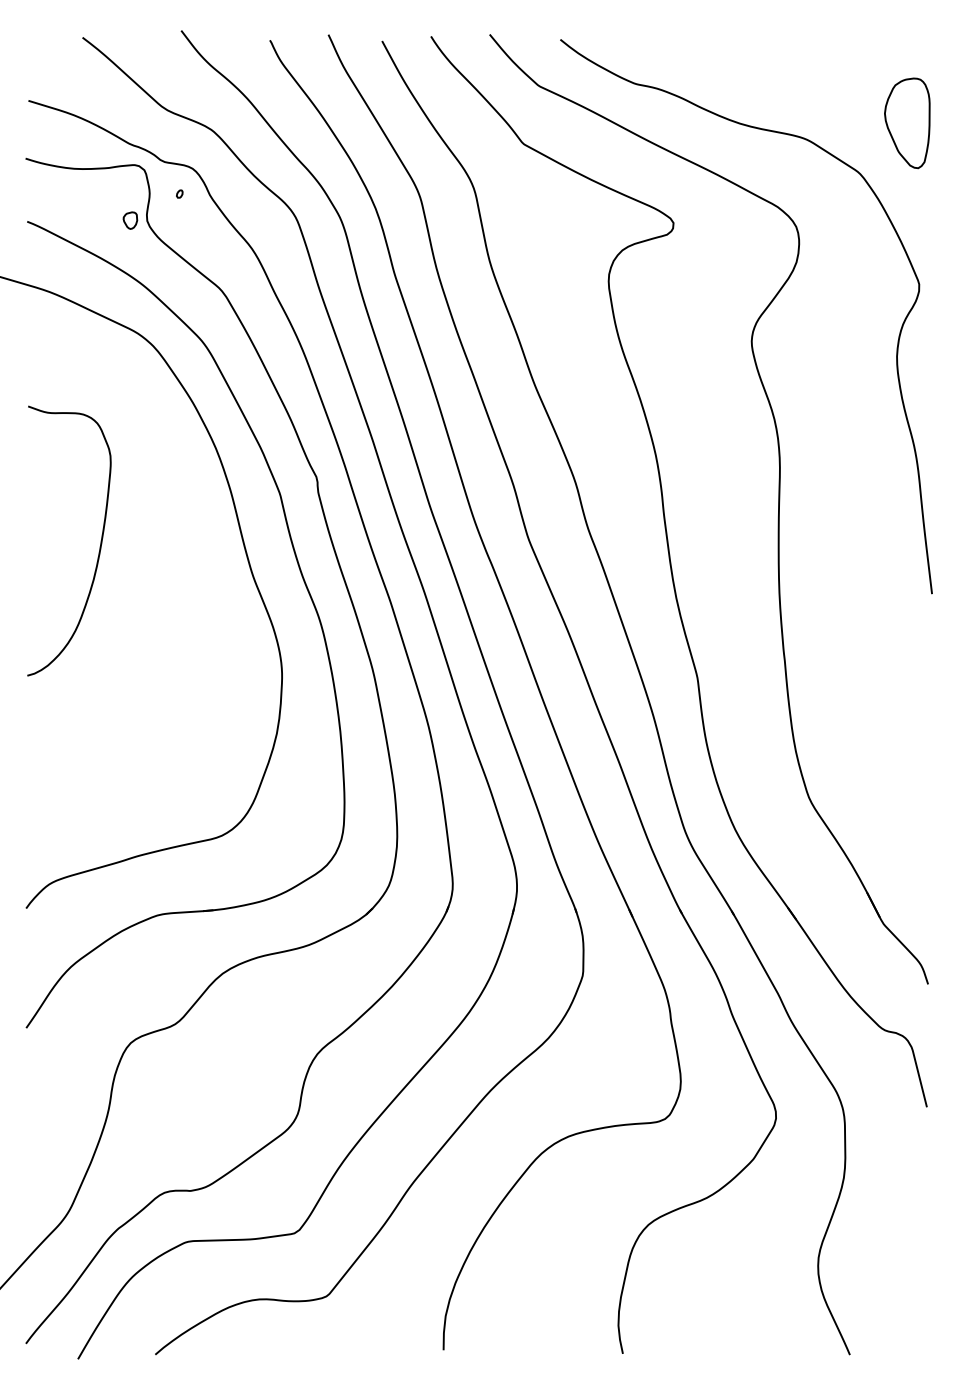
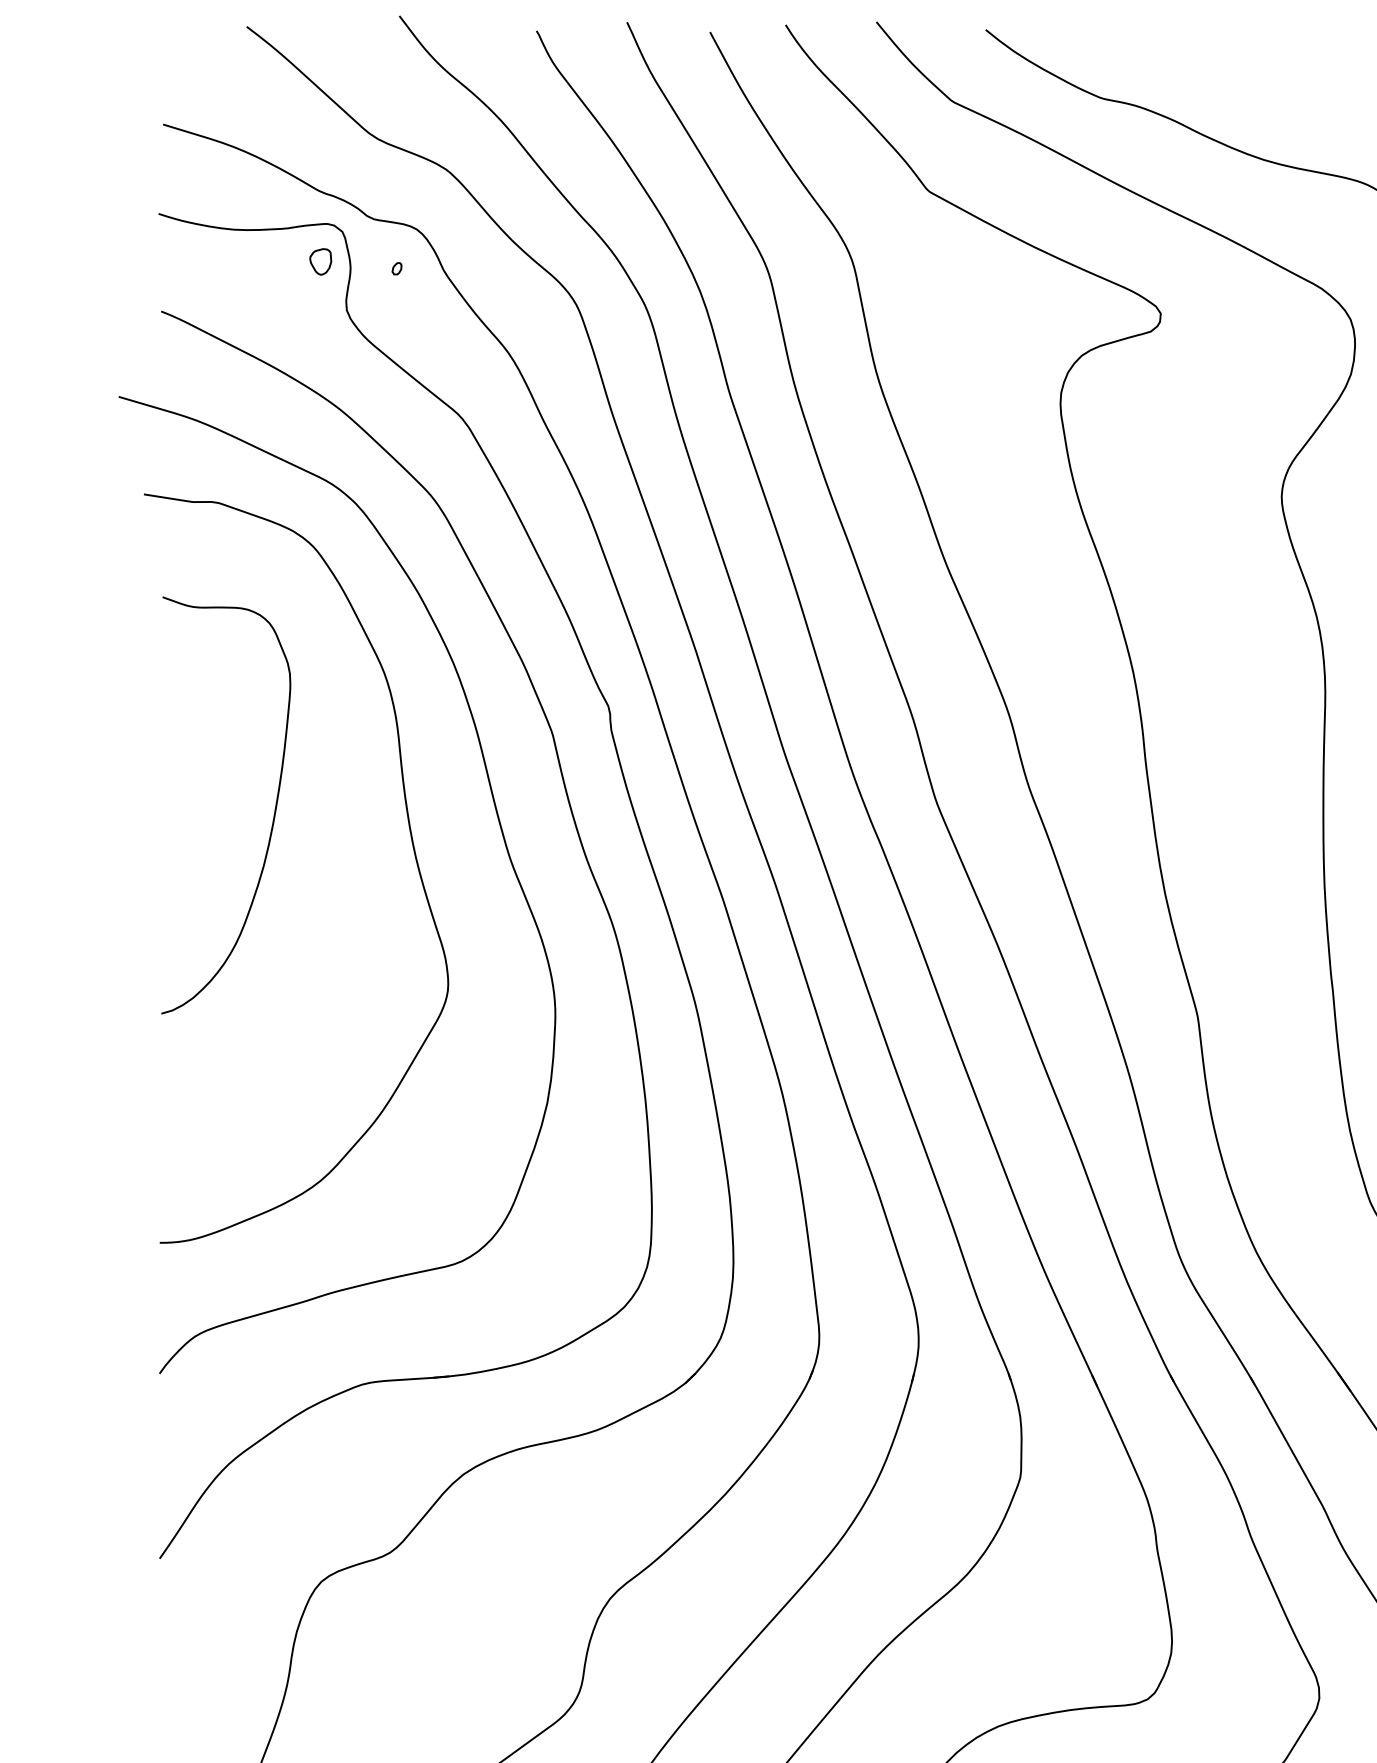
part: (130, 220) -> (320, 261), moved
curve: (188, 564) -> (410, 841), added

